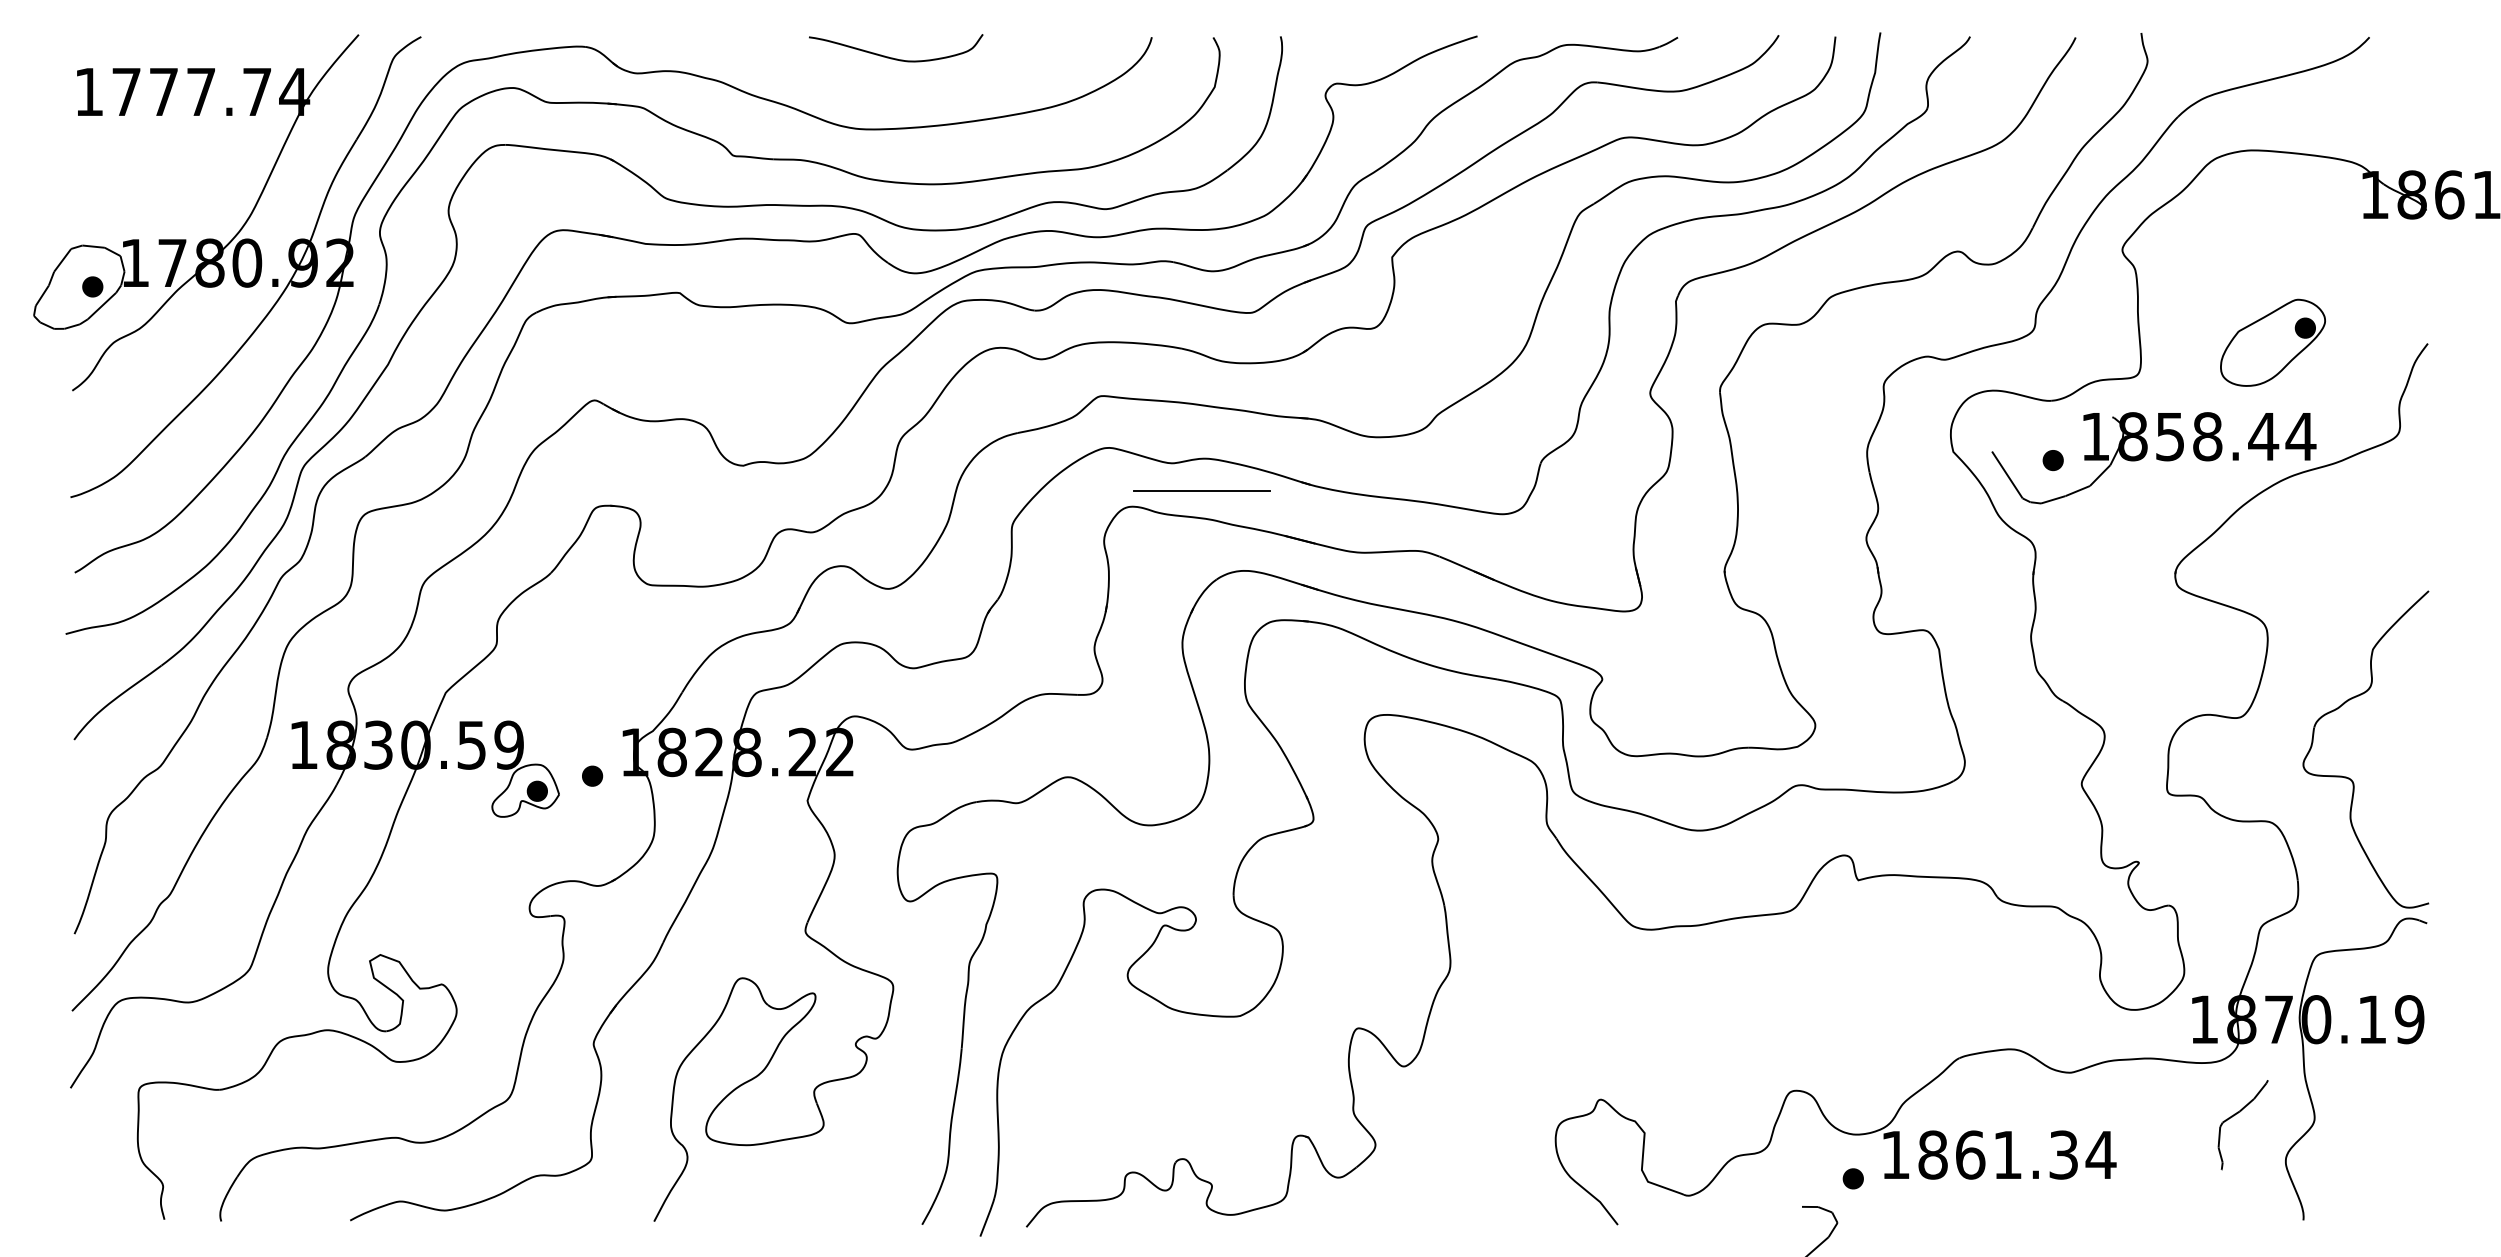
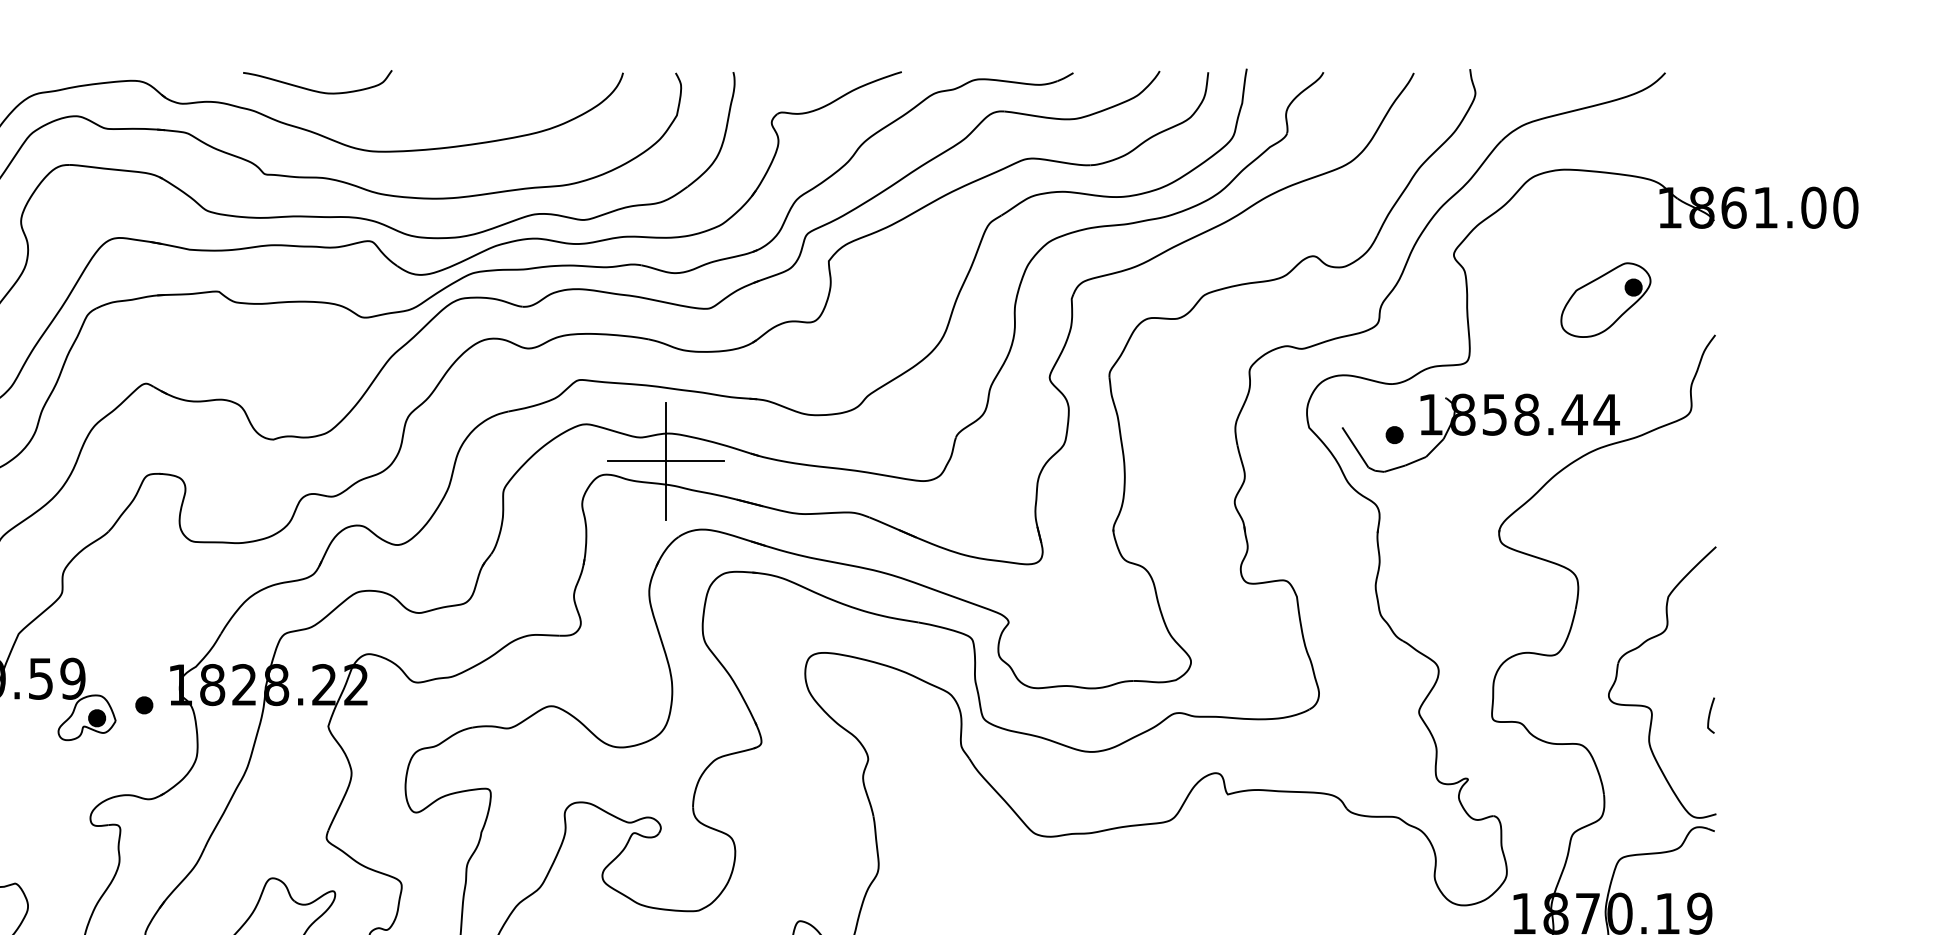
curve: (893, 57) -> (315, 90), moved
part: (2272, 342) -> (1605, 299), moved
line: (1202, 491) -> (666, 461), added
curve: (2421, 788) -> (1709, 715), added

